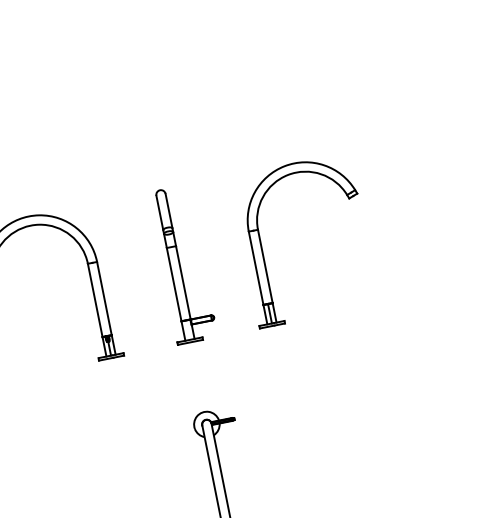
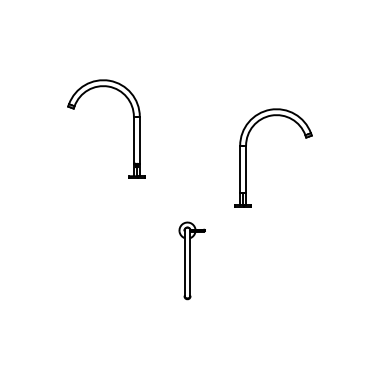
part: (262, 248) -> (246, 157), moved
part: (182, 263) -> (192, 128), removed

